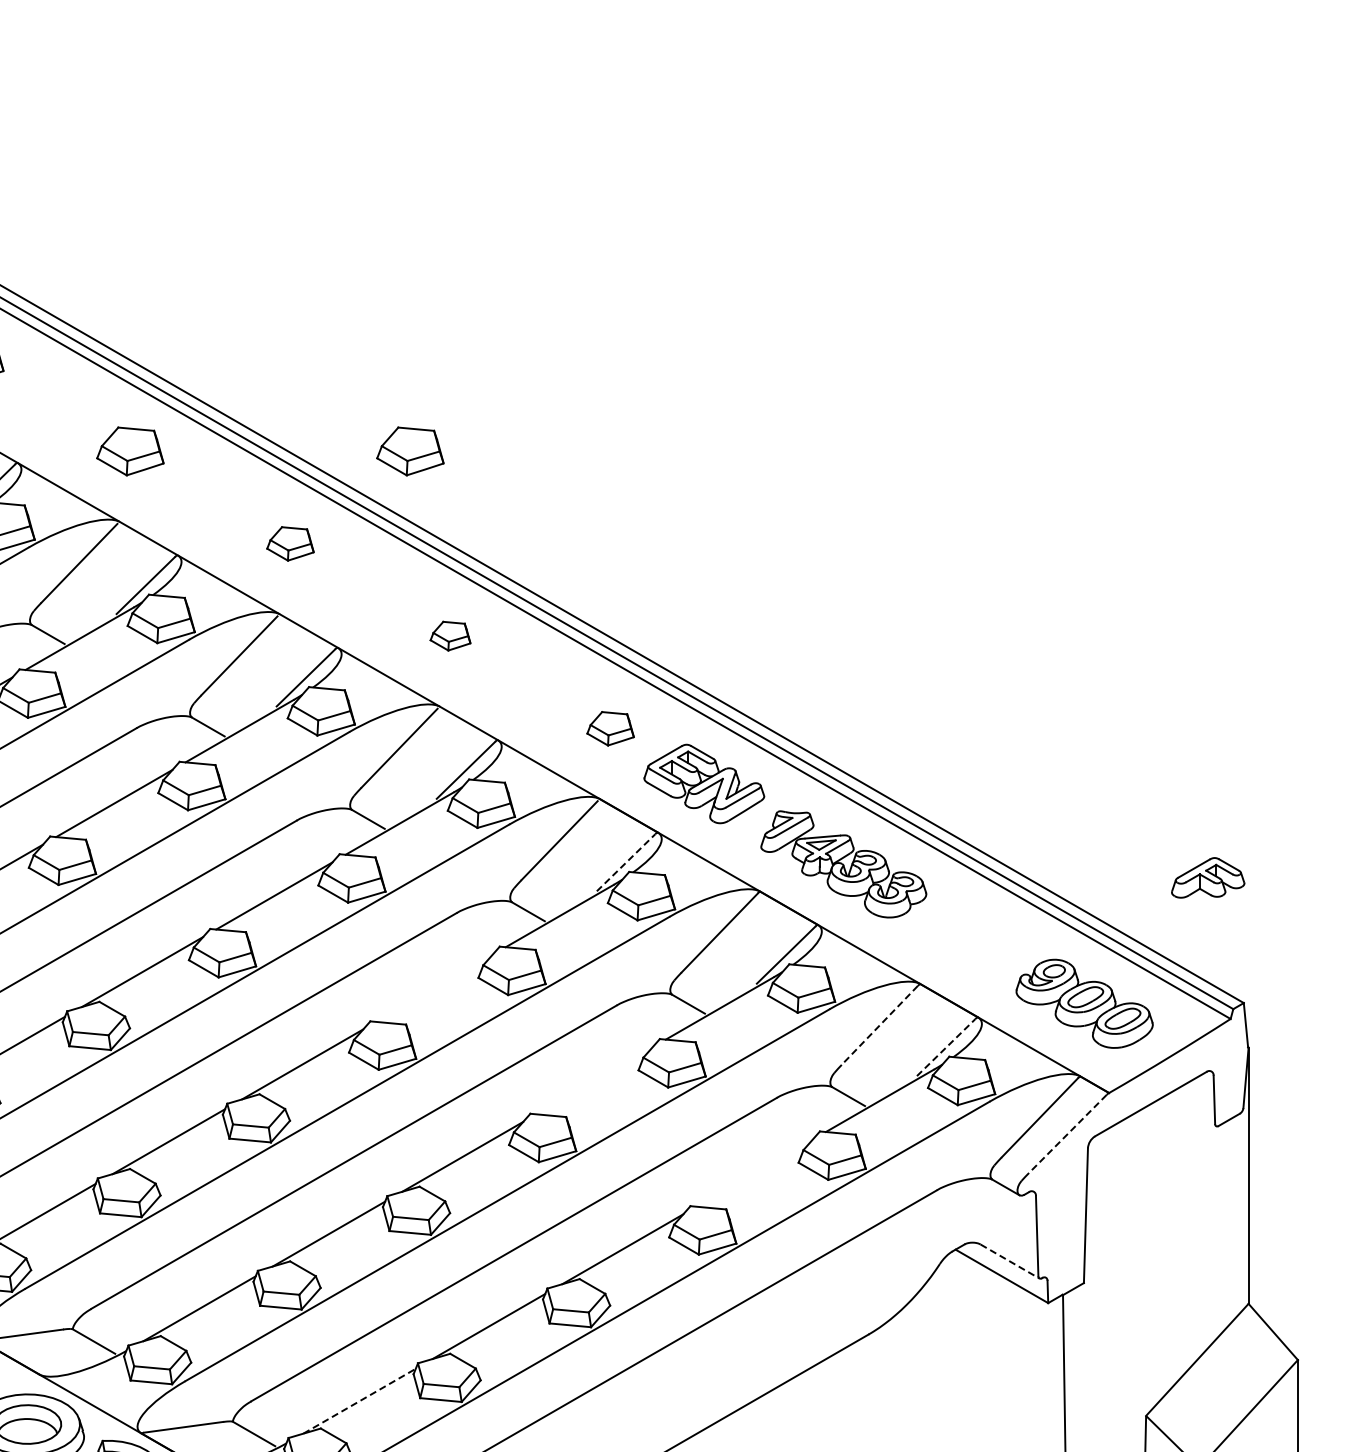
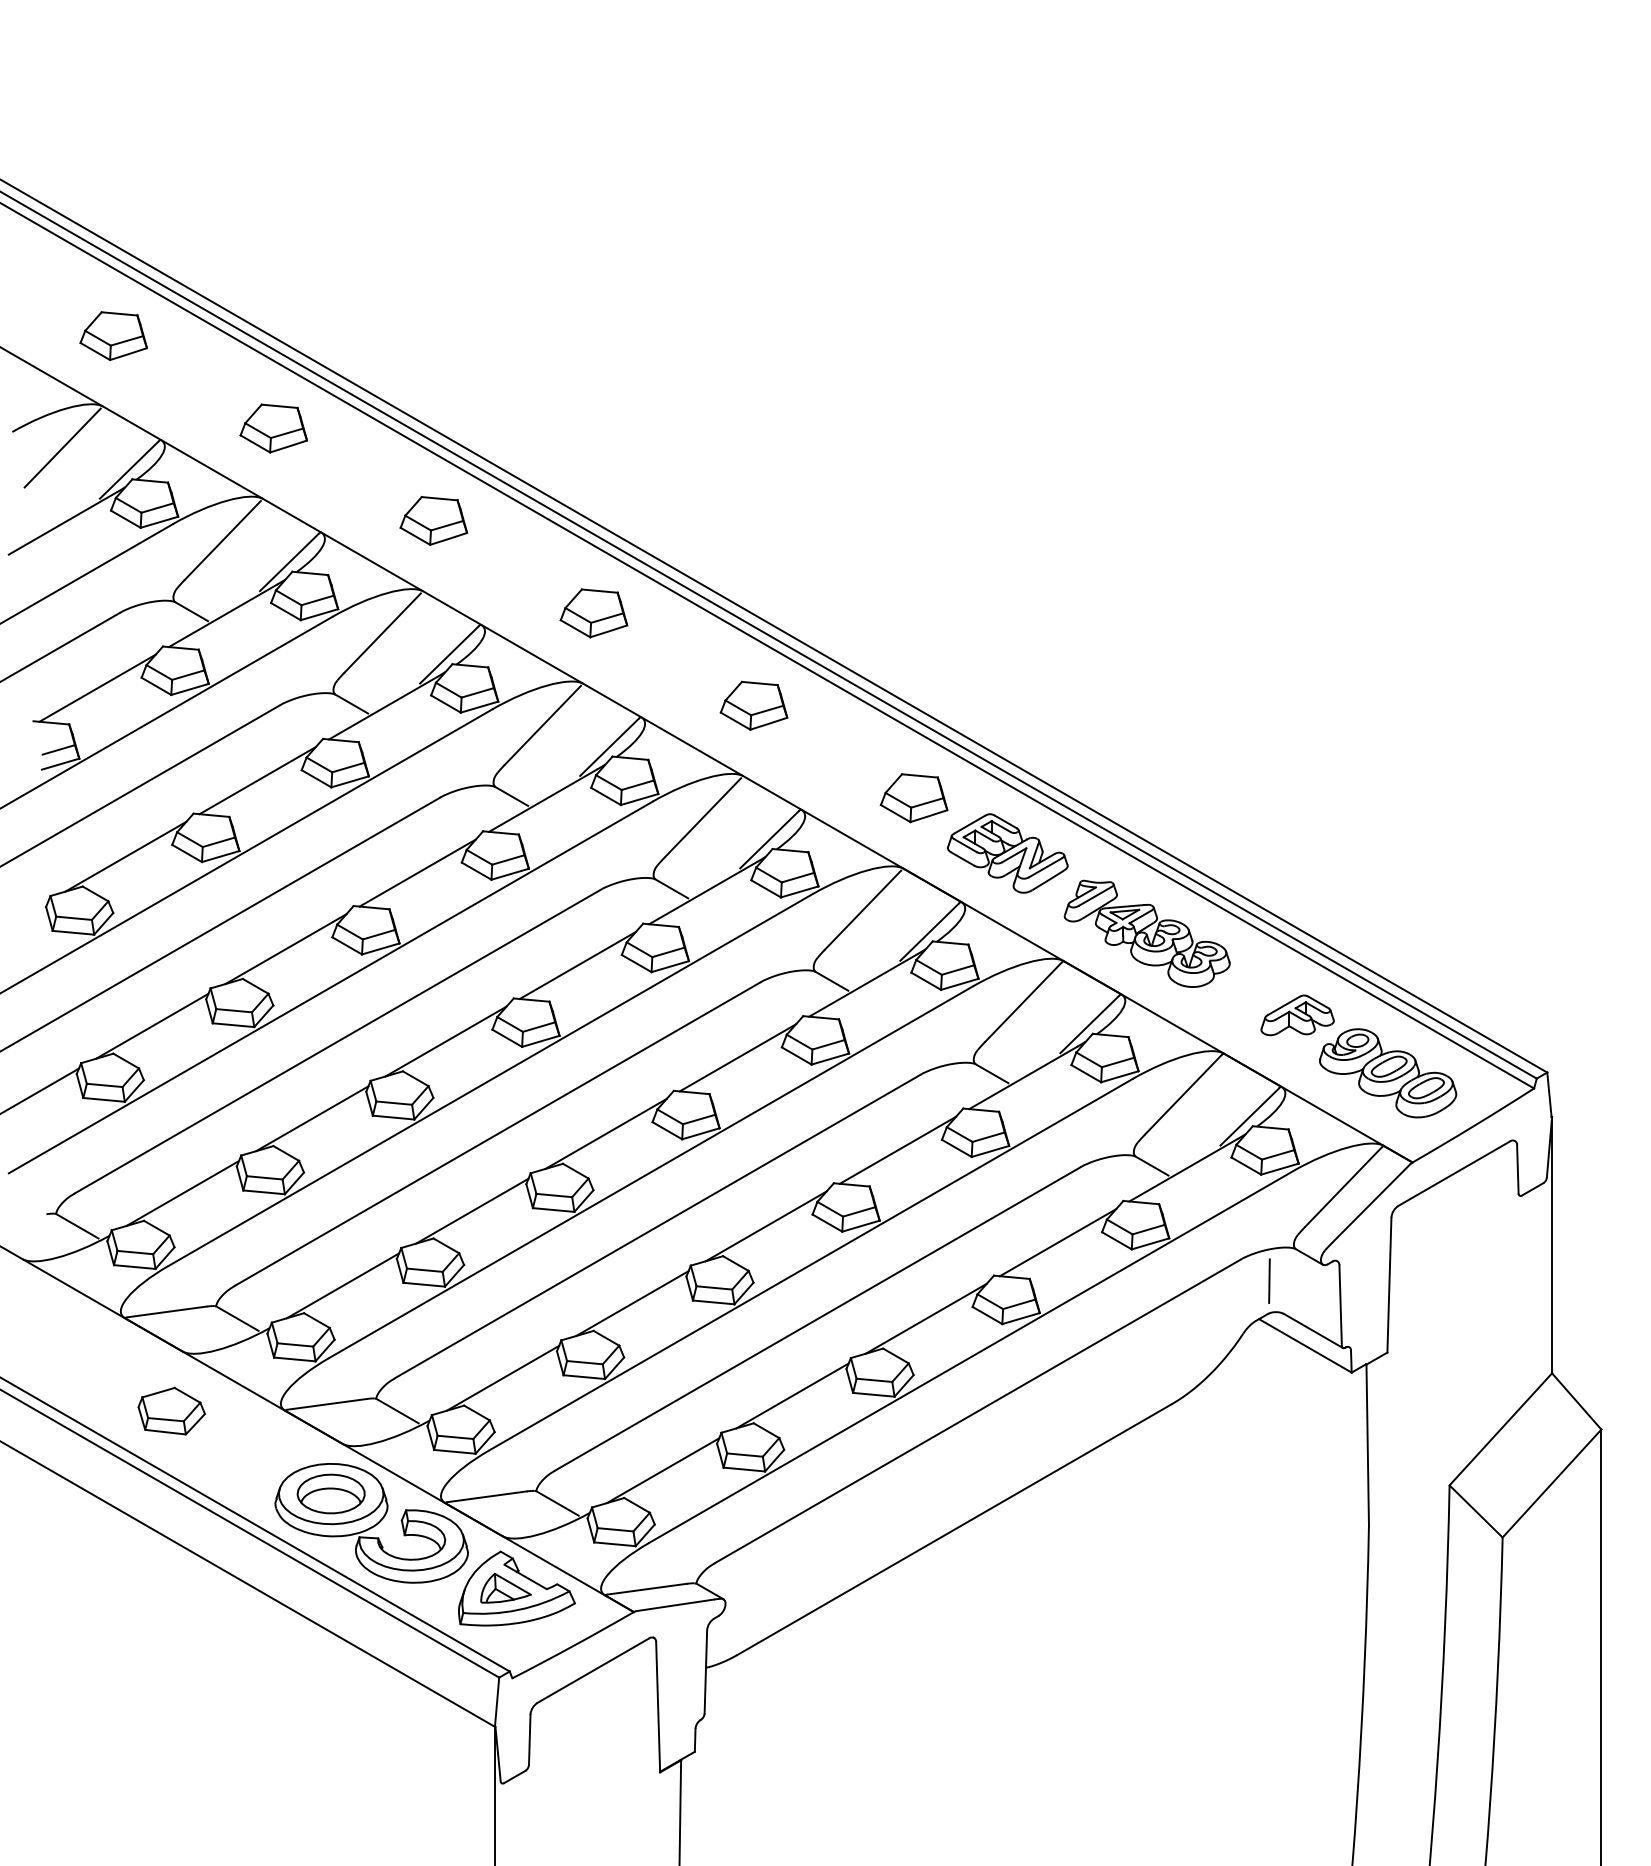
part: (410, 451) -> (713, 520), removed
part: (290, 544) -> (593, 613), size x1.43
part: (450, 636) -> (753, 705), size x1.67
part: (610, 729) -> (913, 798), size x1.43
line: (626, 863) -> (929, 932), dashed -> solid
part: (1208, 878) -> (1297, 1015), moved
line: (434, 988) -> (737, 1057), added
line: (880, 1025) -> (1183, 1094), dashed -> solid
line: (946, 1048) -> (1249, 1117), dashed -> solid
line: (594, 1080) -> (897, 1149), added
line: (1068, 1134) -> (1371, 1203), dashed -> solid
line: (754, 1173) -> (1057, 1242), added
line: (966, 1211) -> (1269, 1280), added
line: (1010, 1262) -> (1313, 1331), dashed -> solid
line: (360, 1401) -> (663, 1470), dashed -> solid

